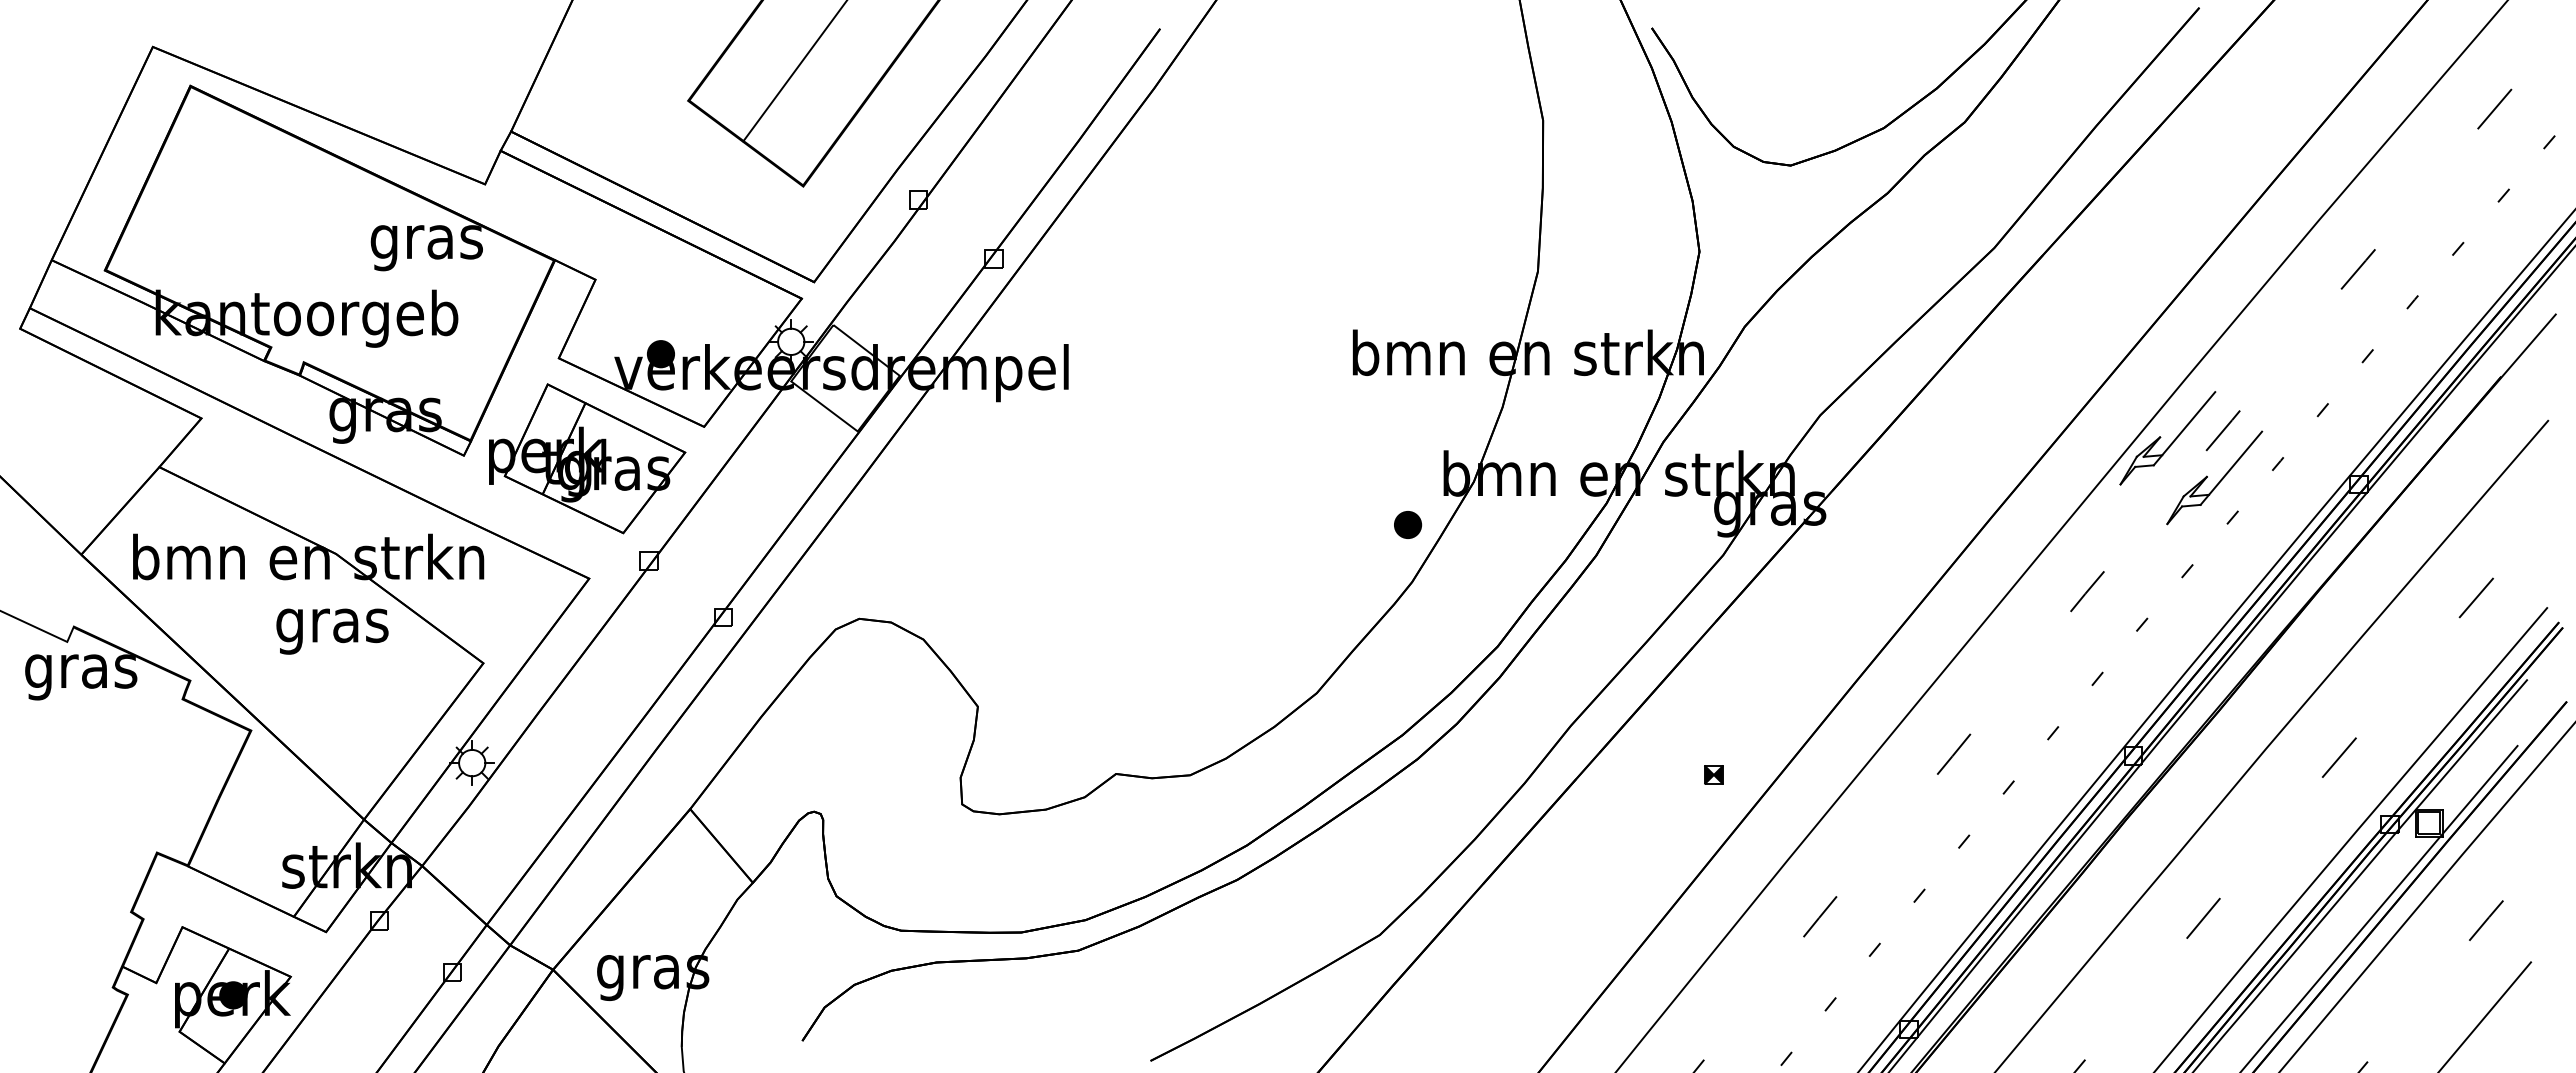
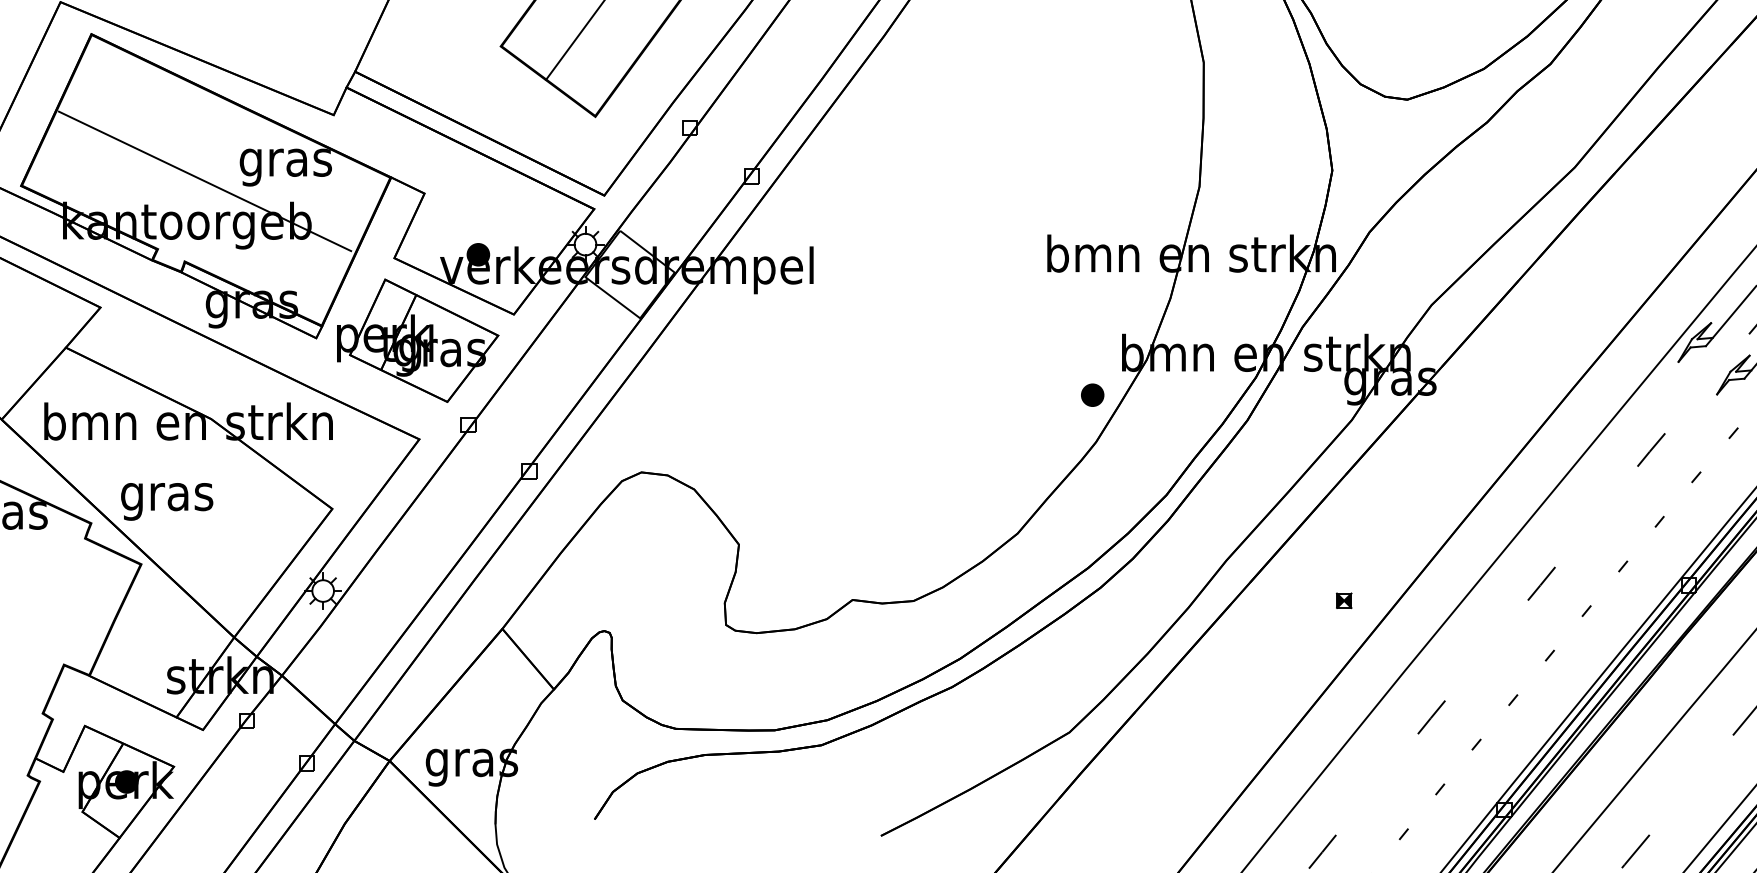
line: (328, 264) -> (204, 181), added
text: (332, 631) -> (167, 501), moved

